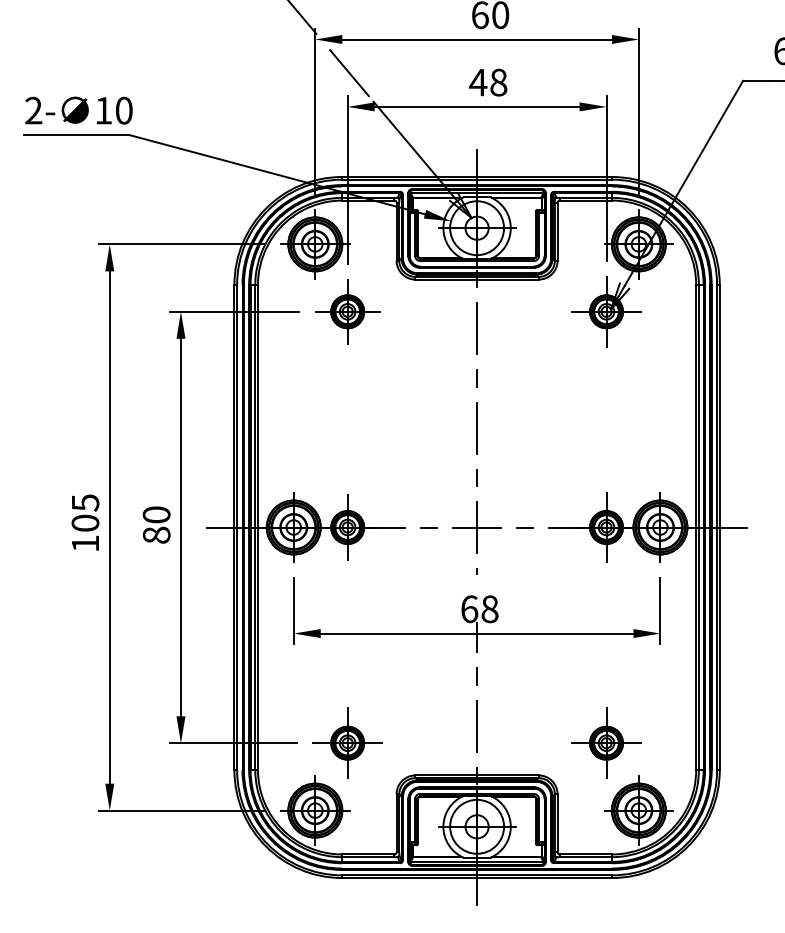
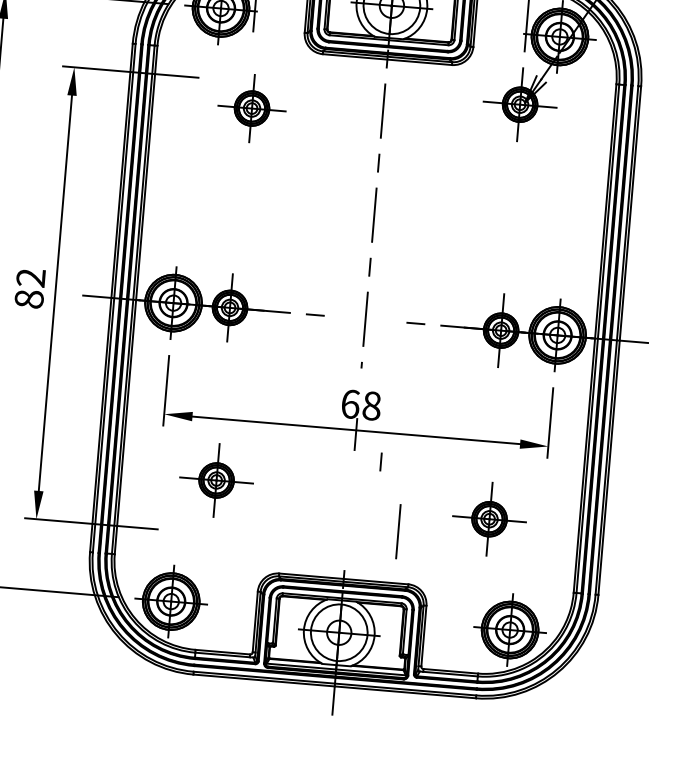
part: (347, 311) -> (251, 108), moved
text: (156, 514) -> (30, 277), 80 -> 82
line: (476, 527) -> (364, 319), removed
line: (476, 676) -> (380, 461), moved
line: (476, 726) -> (397, 531), moved
part: (347, 742) -> (216, 479), moved
part: (606, 742) -> (489, 518), moved

